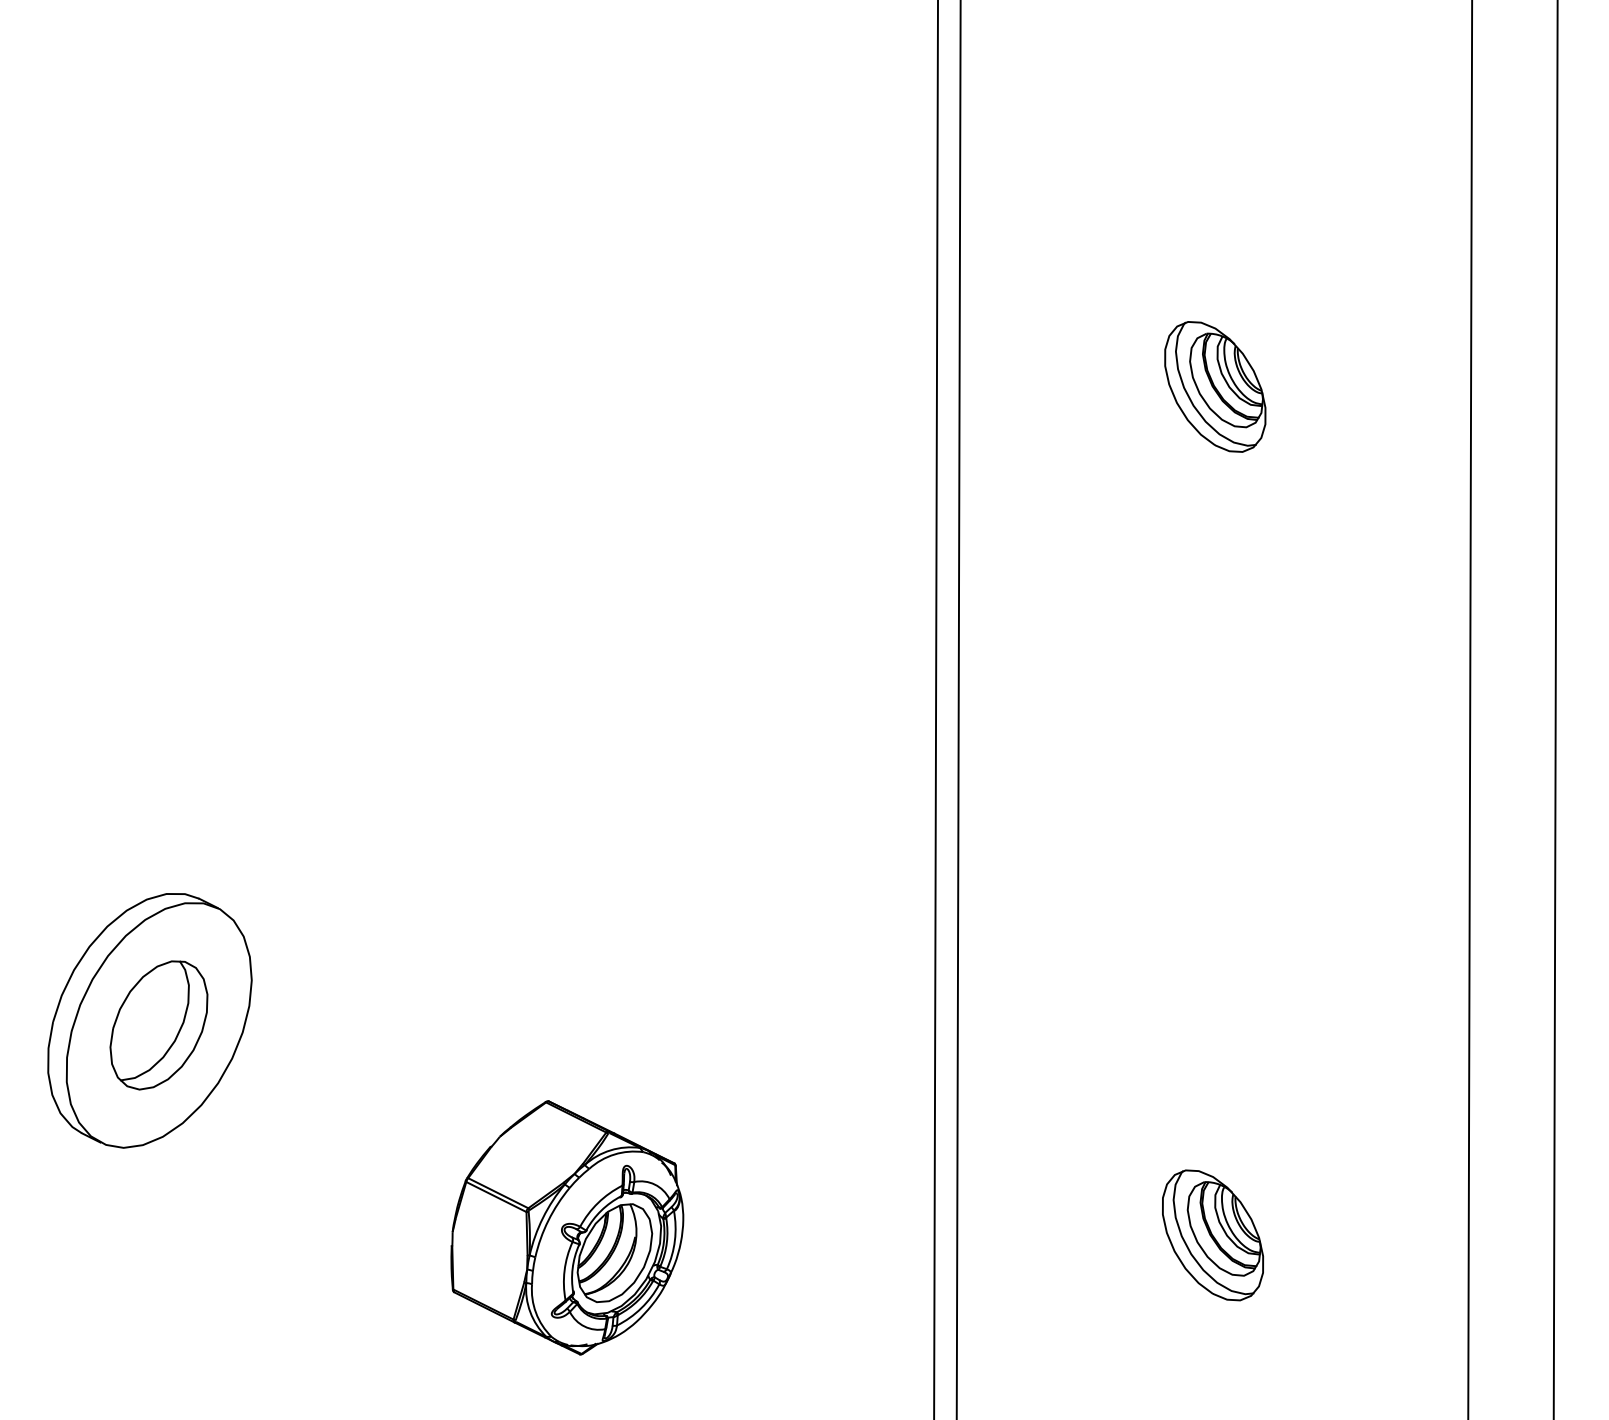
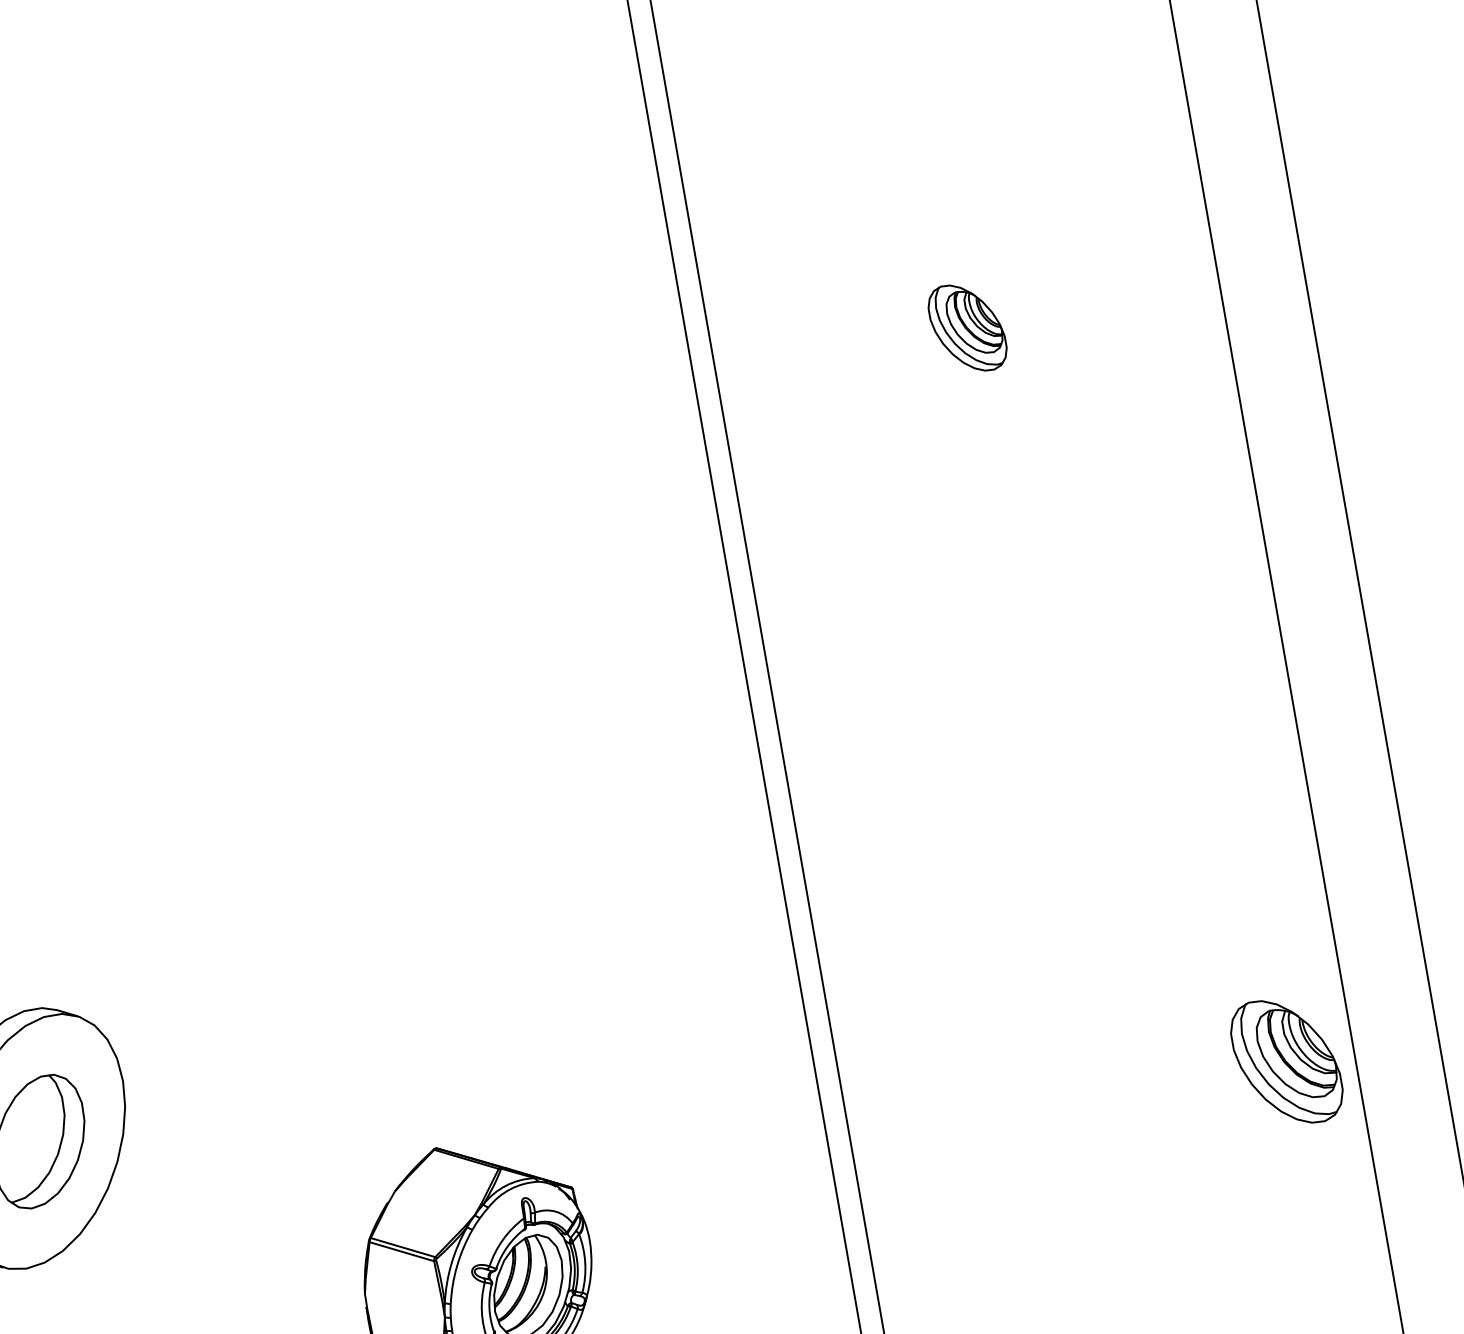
part: (1215, 386) -> (967, 327), size x0.7
part: (1212, 1235) -> (1286, 1062), moved

